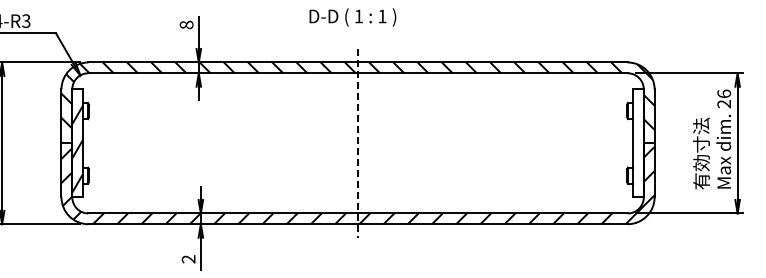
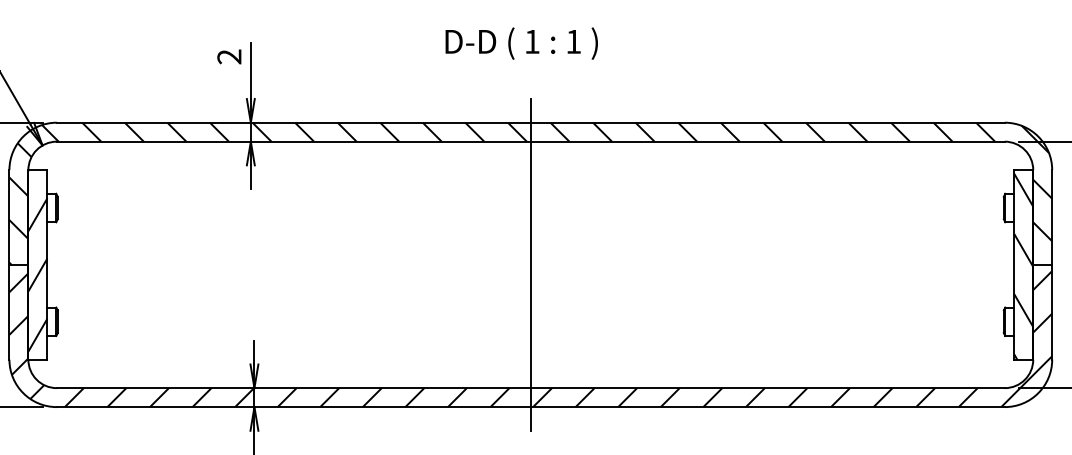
text: (186, 24) -> (229, 55), 8 -> 2
line: (358, 143) -> (531, 265), dashed -> solid
hatch: (638, 144) -> (1023, 266), added

